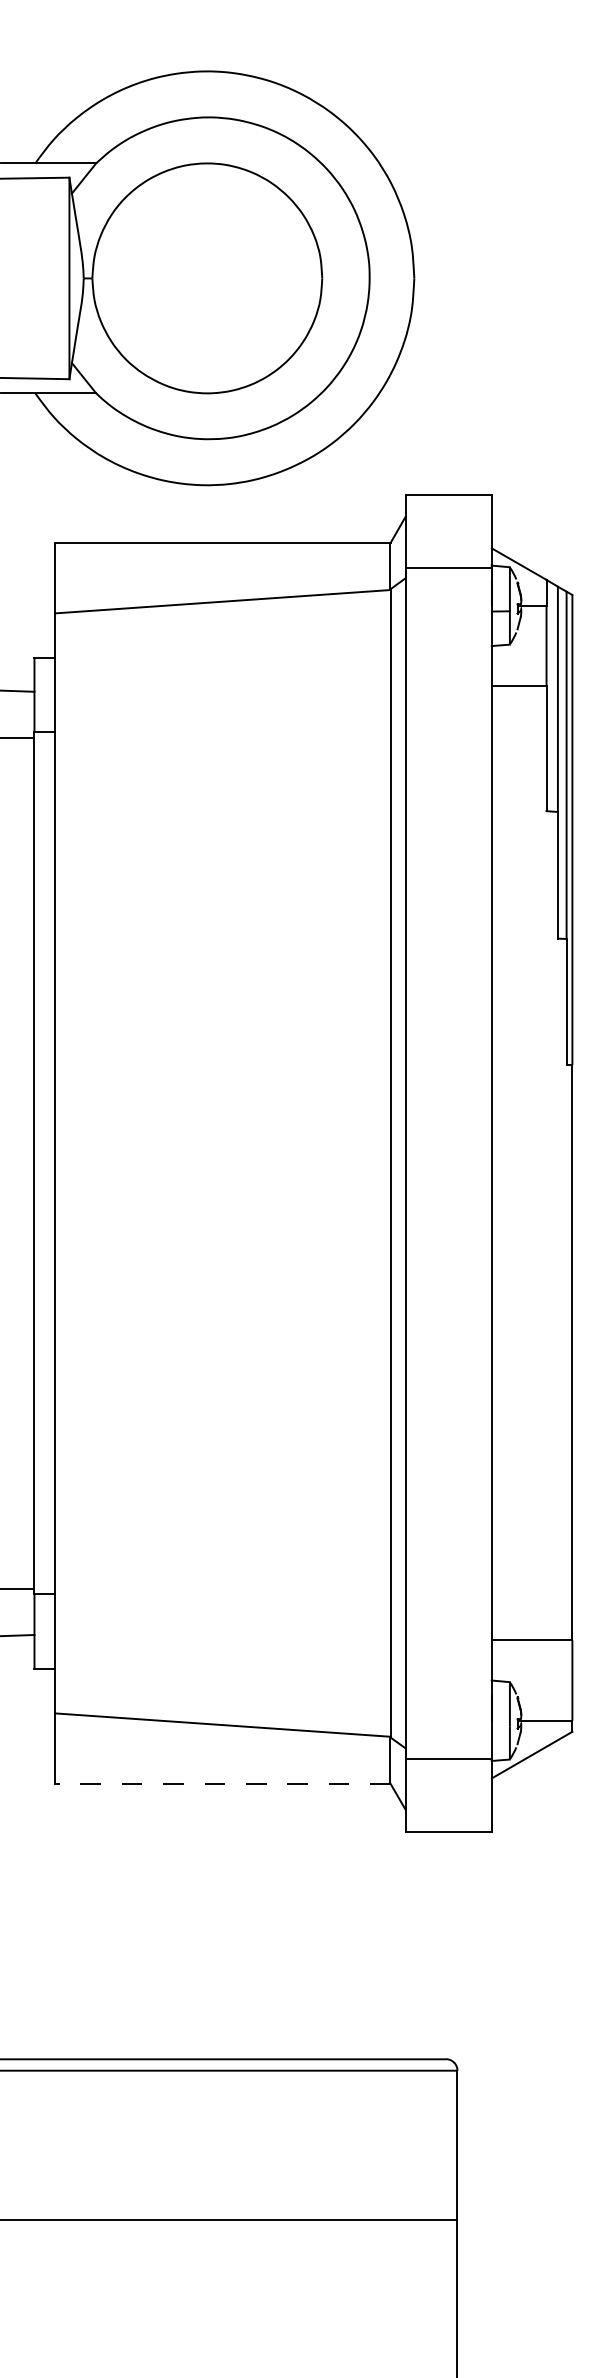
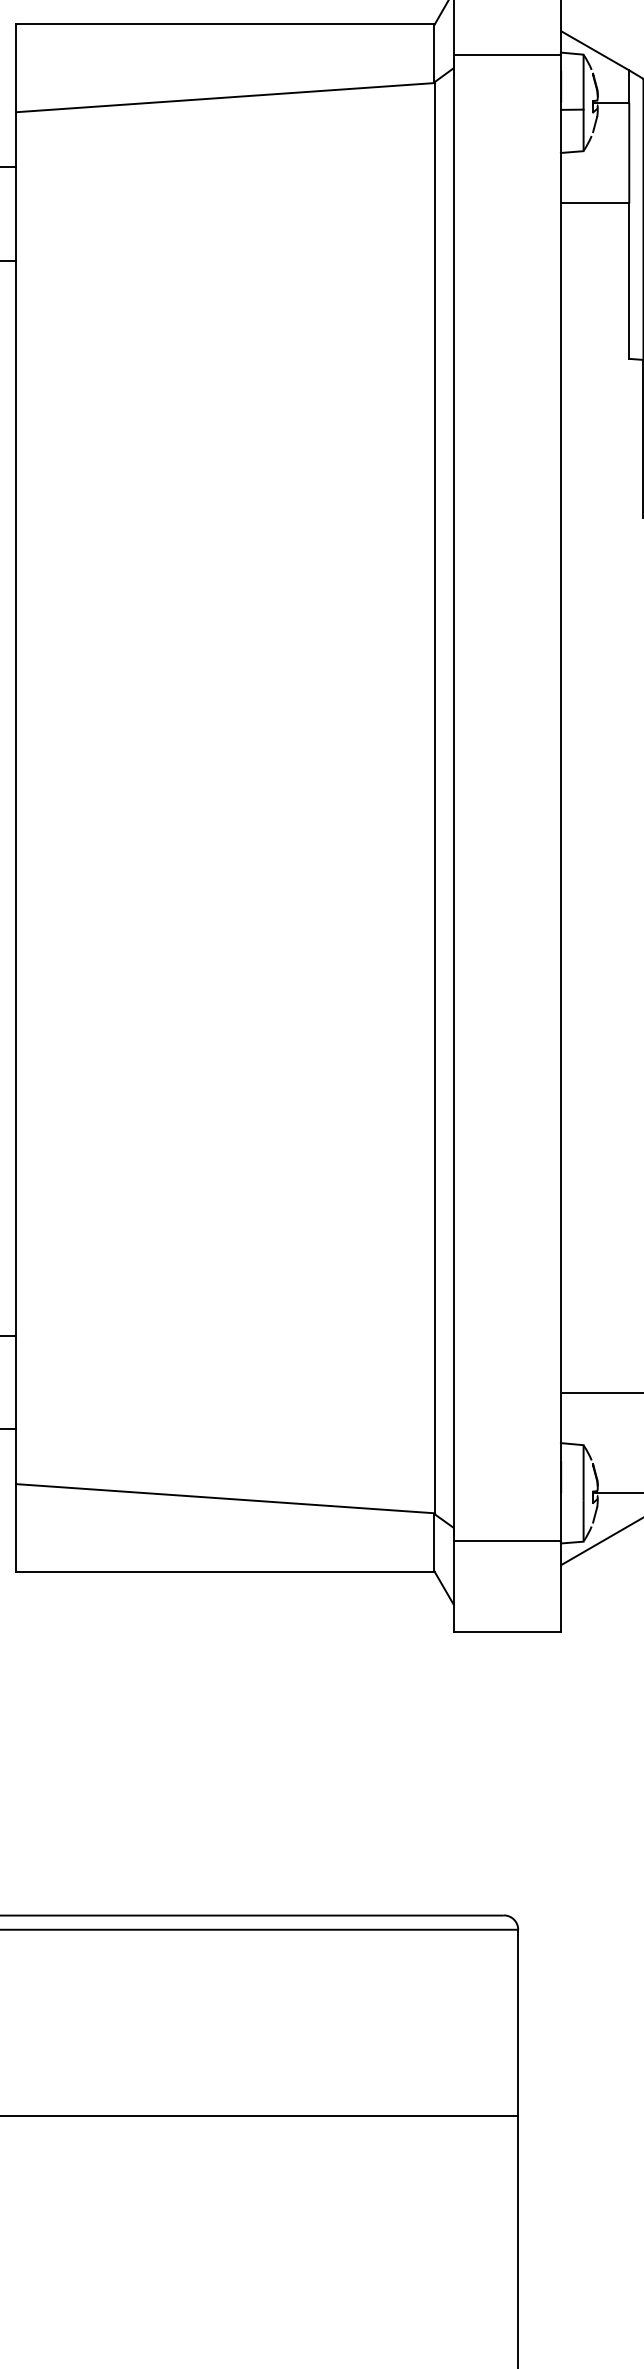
line: (222, 1783) -> (225, 1571), dashed -> solid

